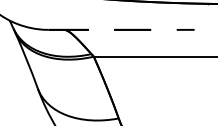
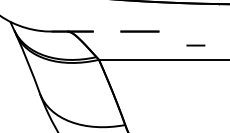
line: (185, 29) -> (195, 45), moved

